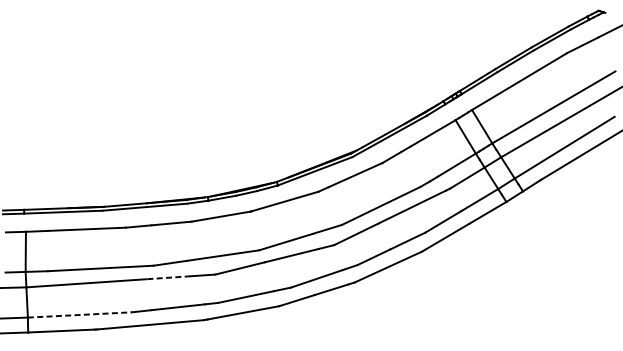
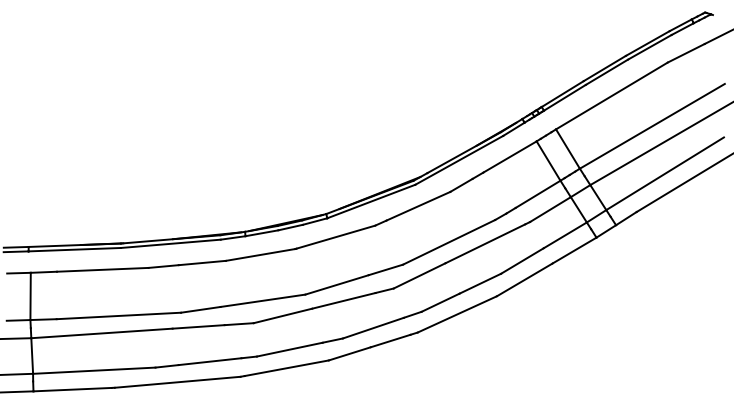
line: (168, 277) -> (198, 326), dashed -> solid
line: (80, 314) -> (94, 370), dashed -> solid

